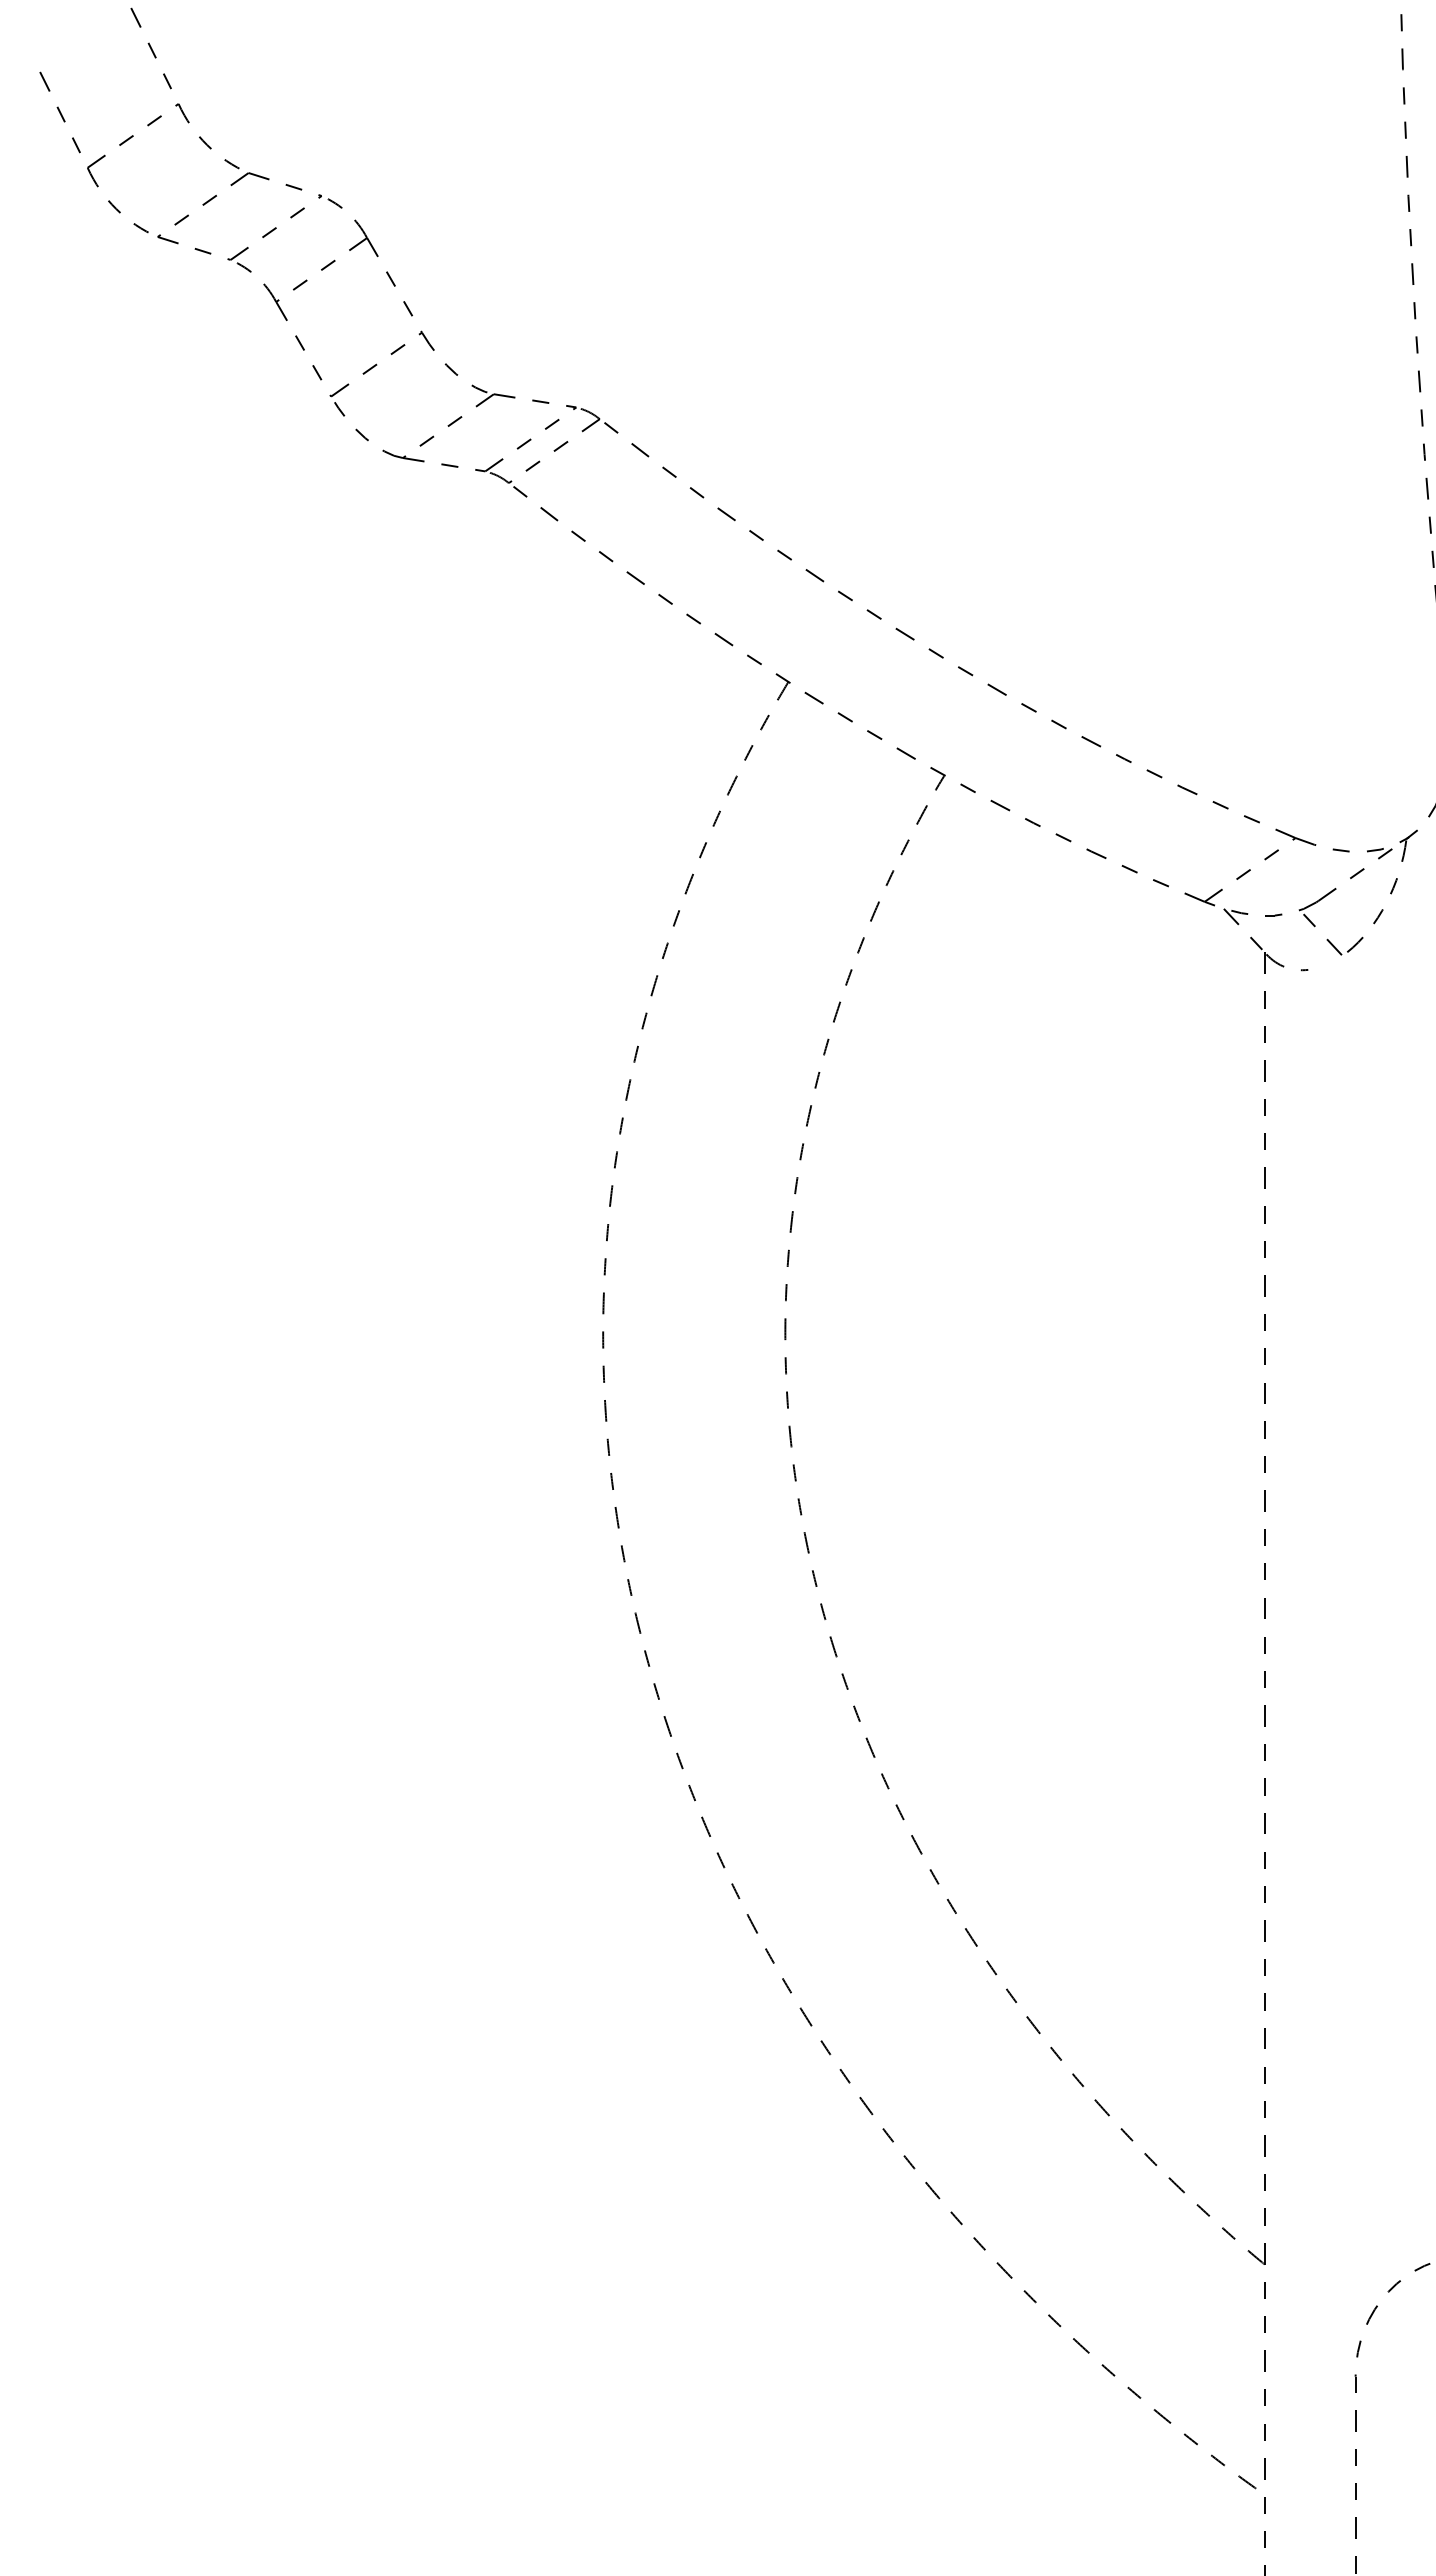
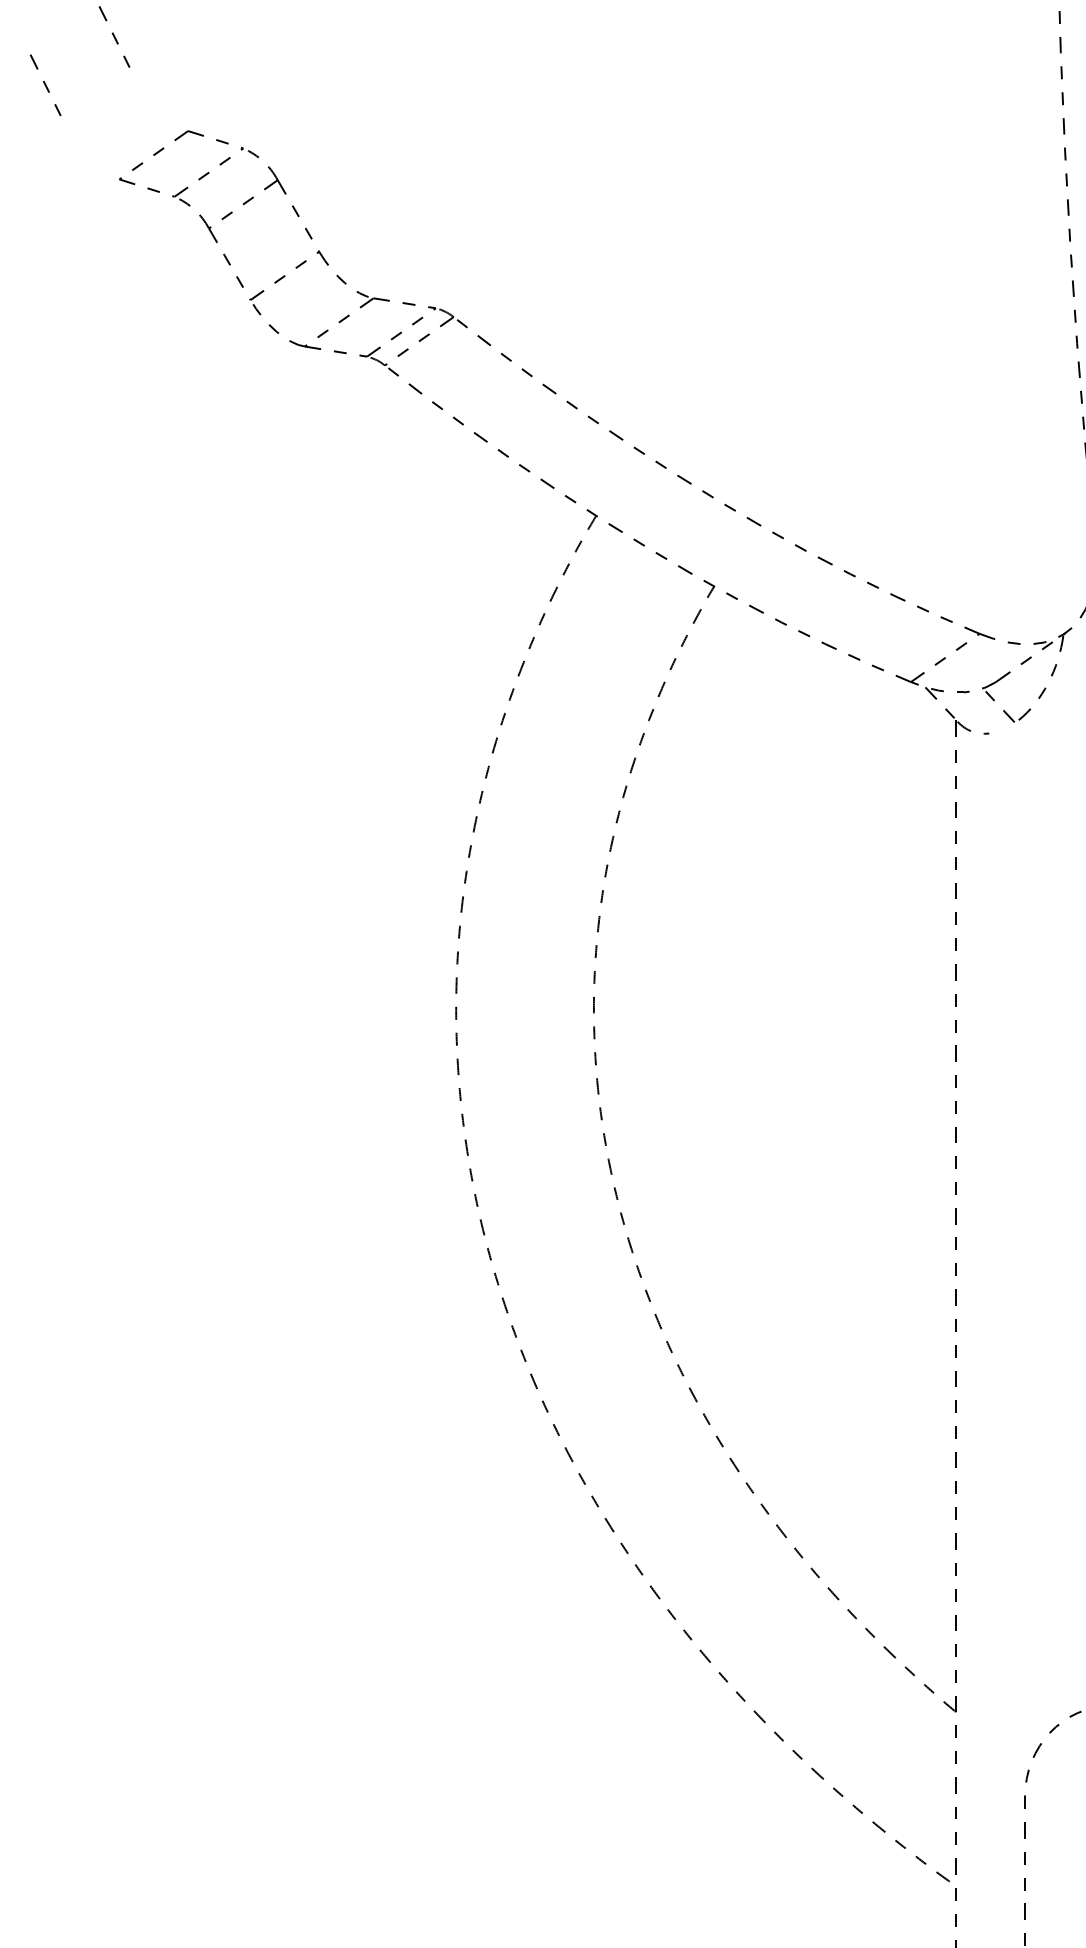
part: (132, 137) -> (100, 104), removed

